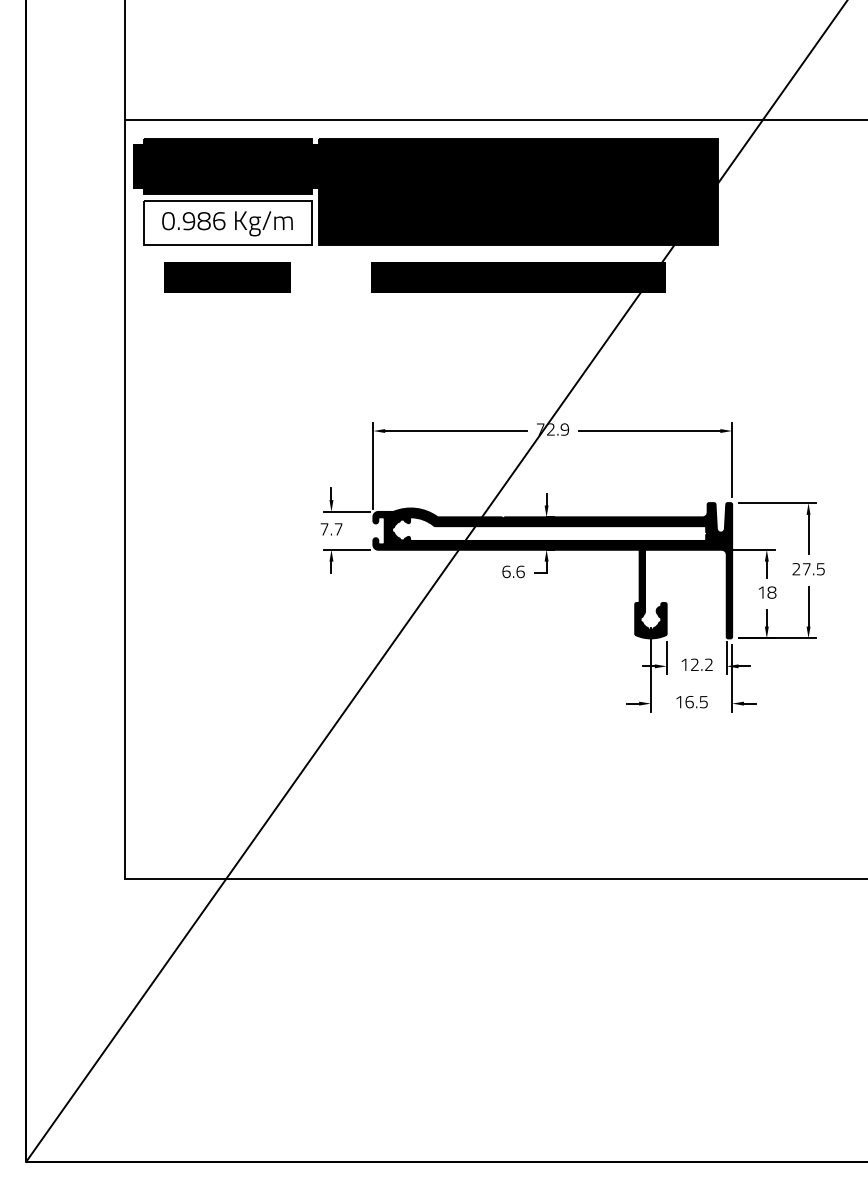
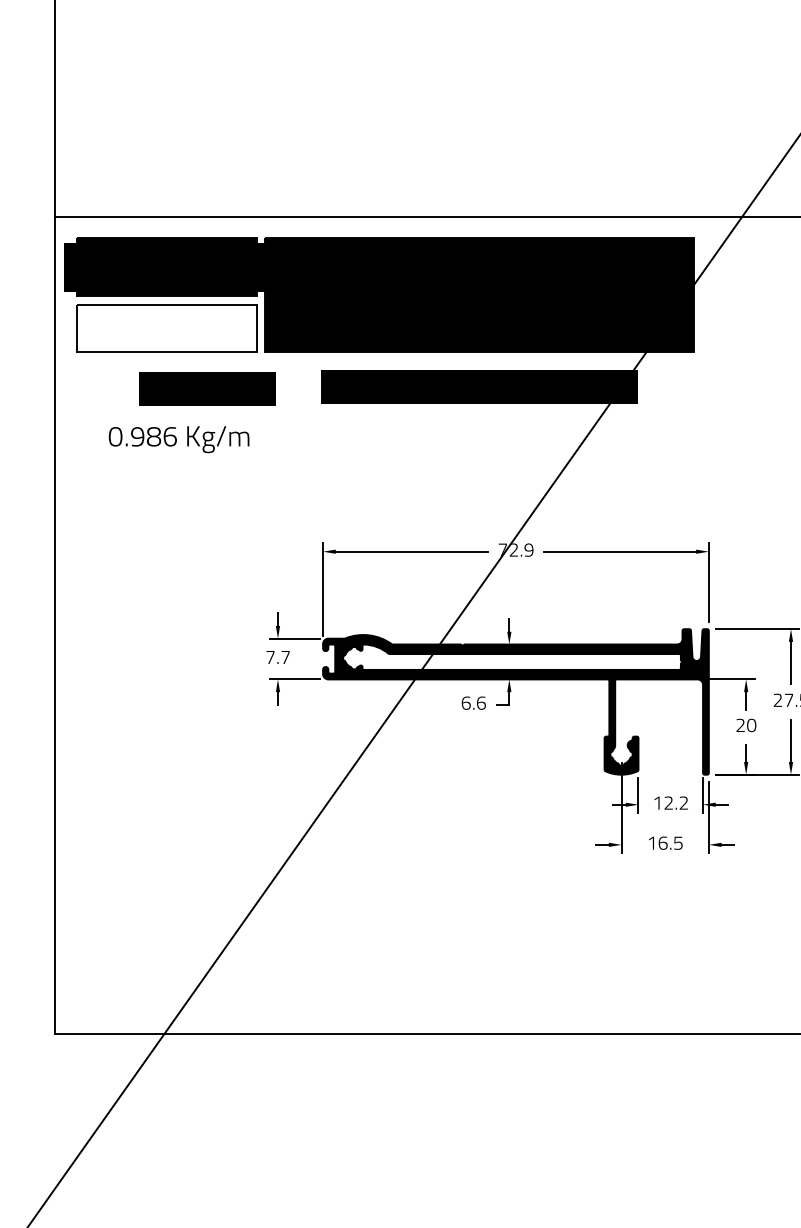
text: (227, 223) -> (179, 439), moved
text: (227, 277) -> (207, 388), moved
text: (766, 592) -> (745, 725), 18 -> 20

